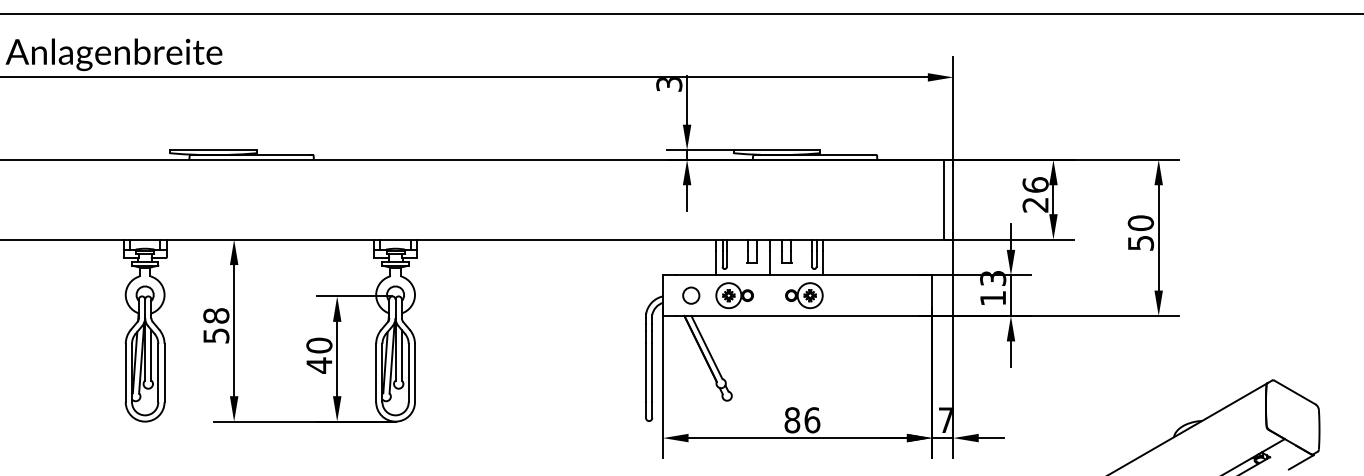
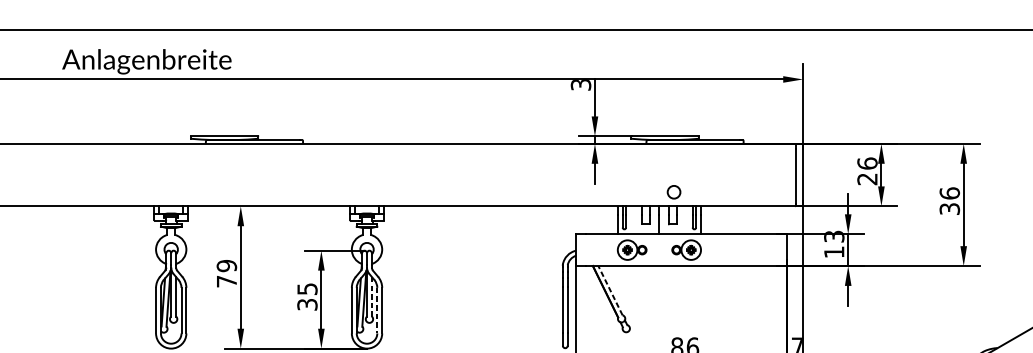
text: (1140, 232) -> (949, 200), 50 -> 36
circle: (691, 295) -> (674, 192), moved
text: (216, 325) -> (227, 273), 58 -> 79
line: (706, 347) -> (610, 290), solid -> dashed
line: (401, 354) -> (371, 296), solid -> dashed
text: (319, 355) -> (307, 296), 40 -> 35
line: (408, 373) -> (377, 310), solid -> dashed

